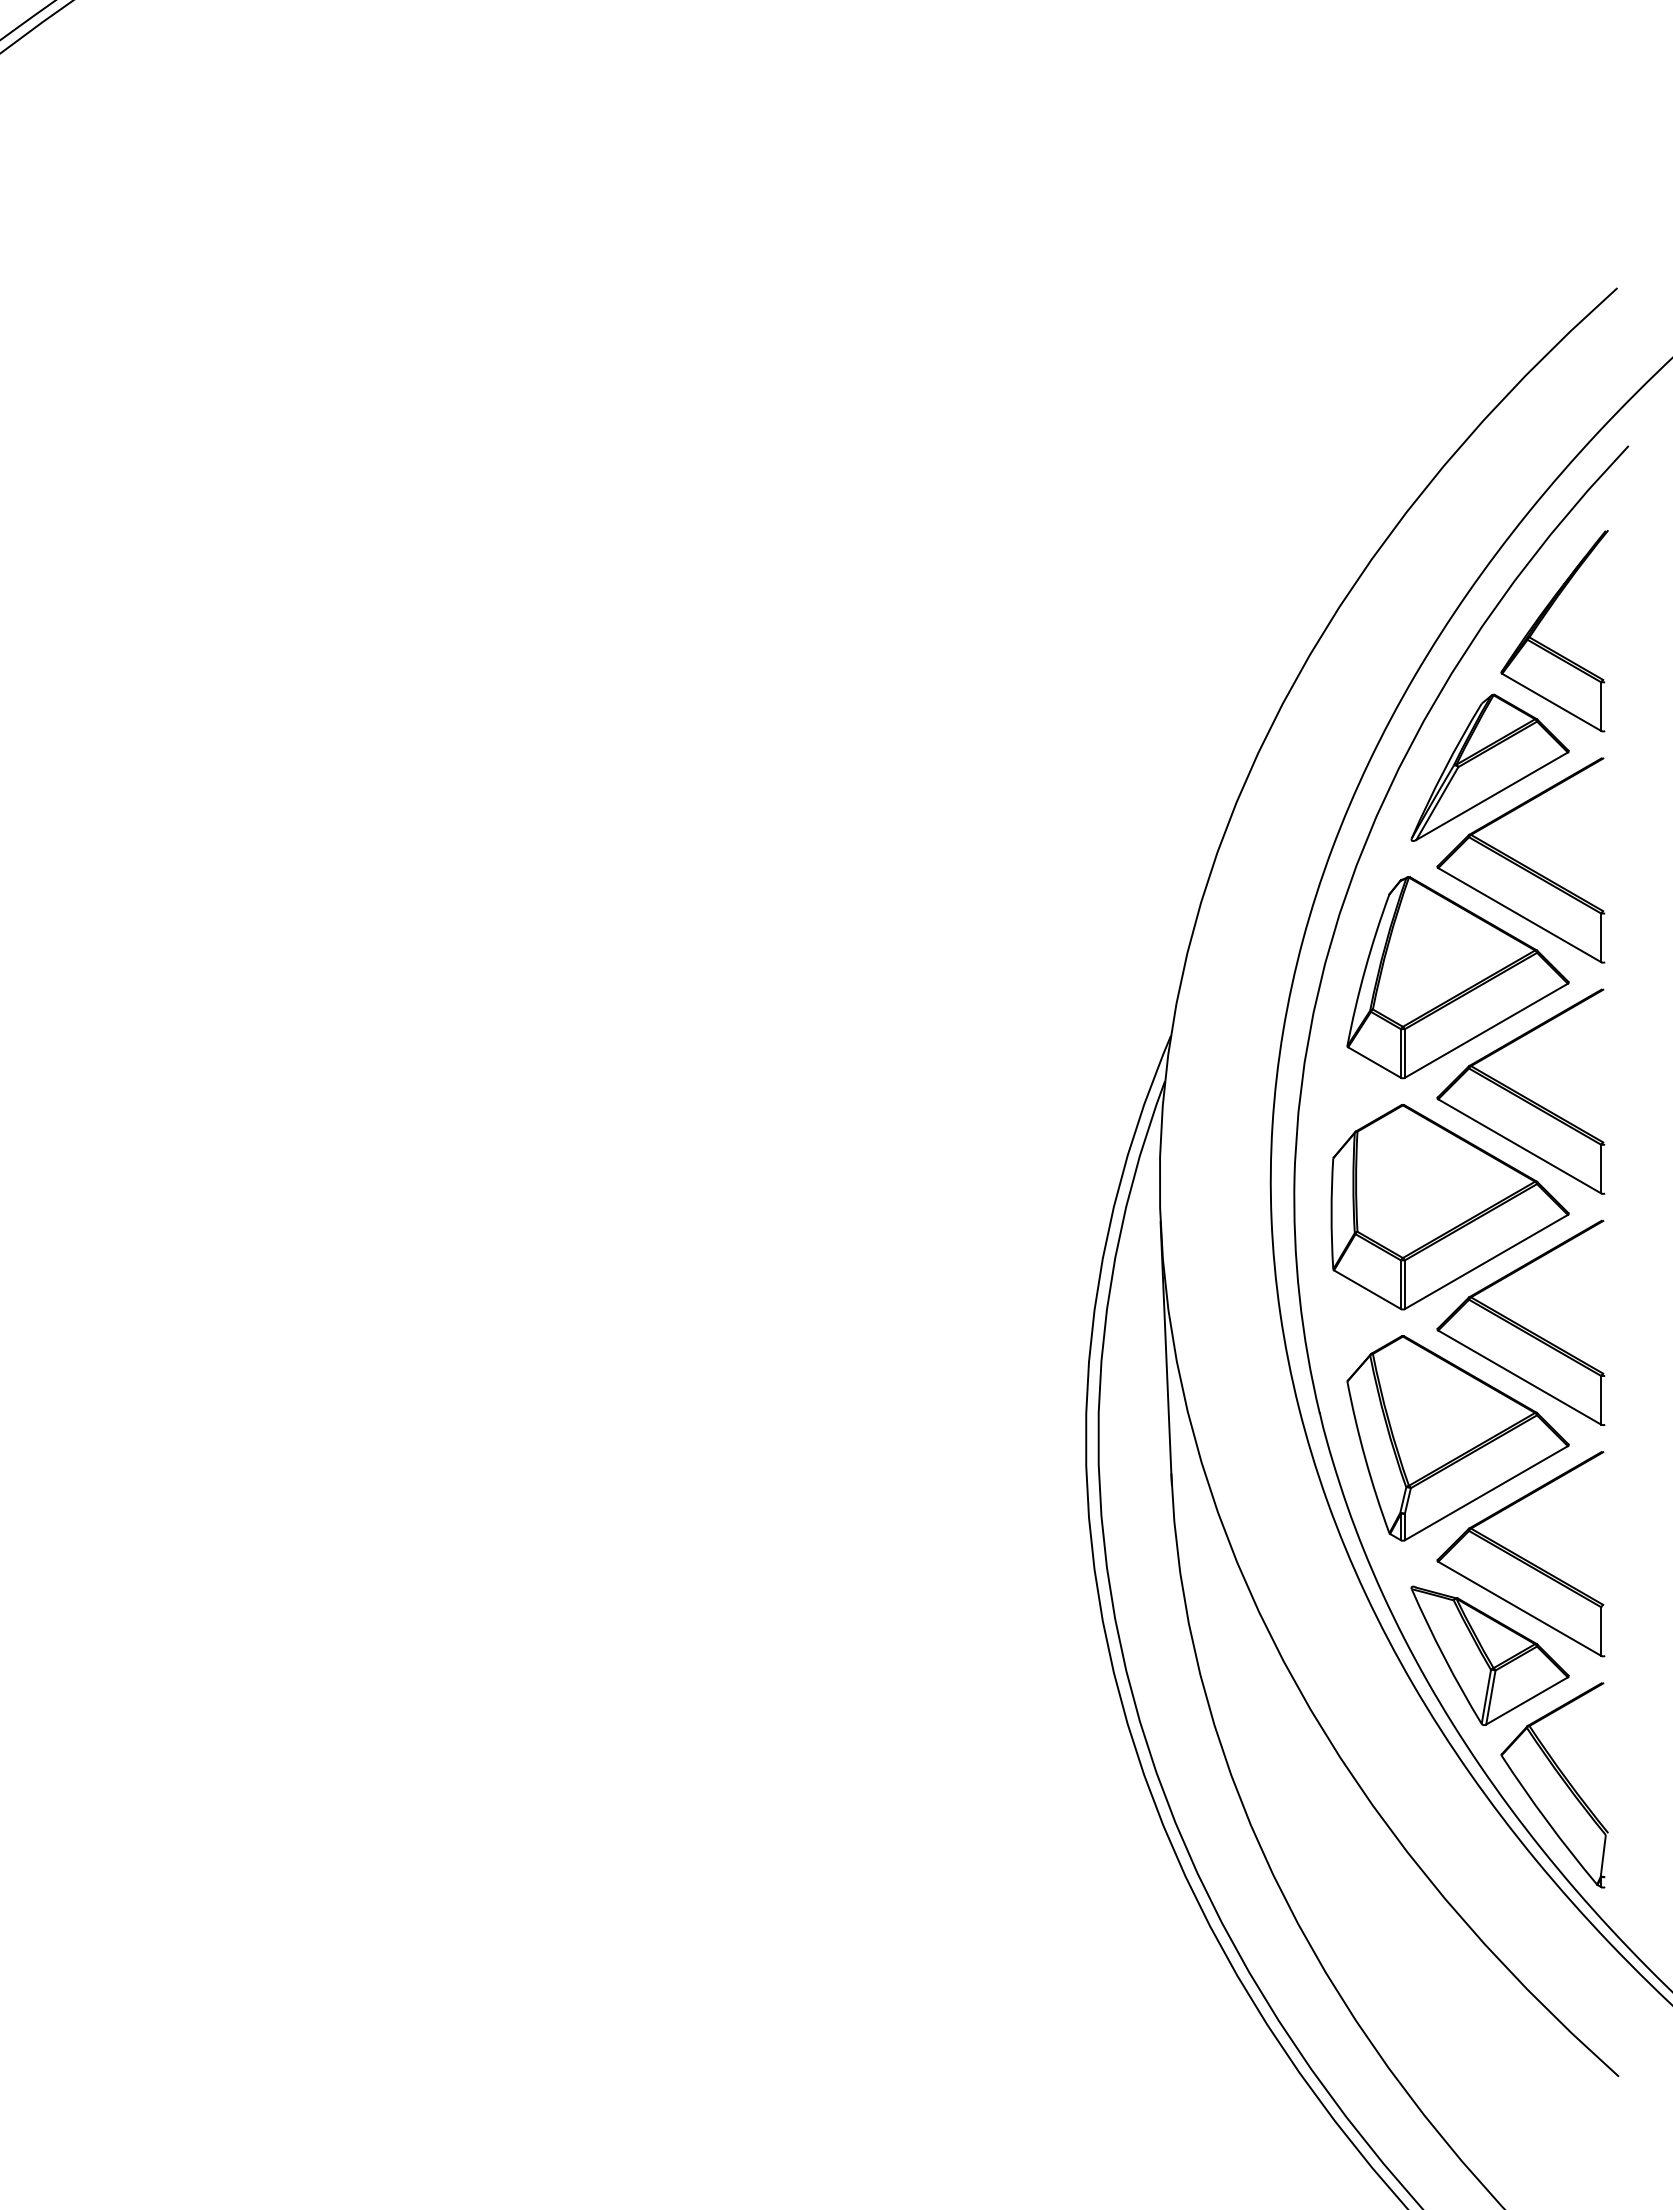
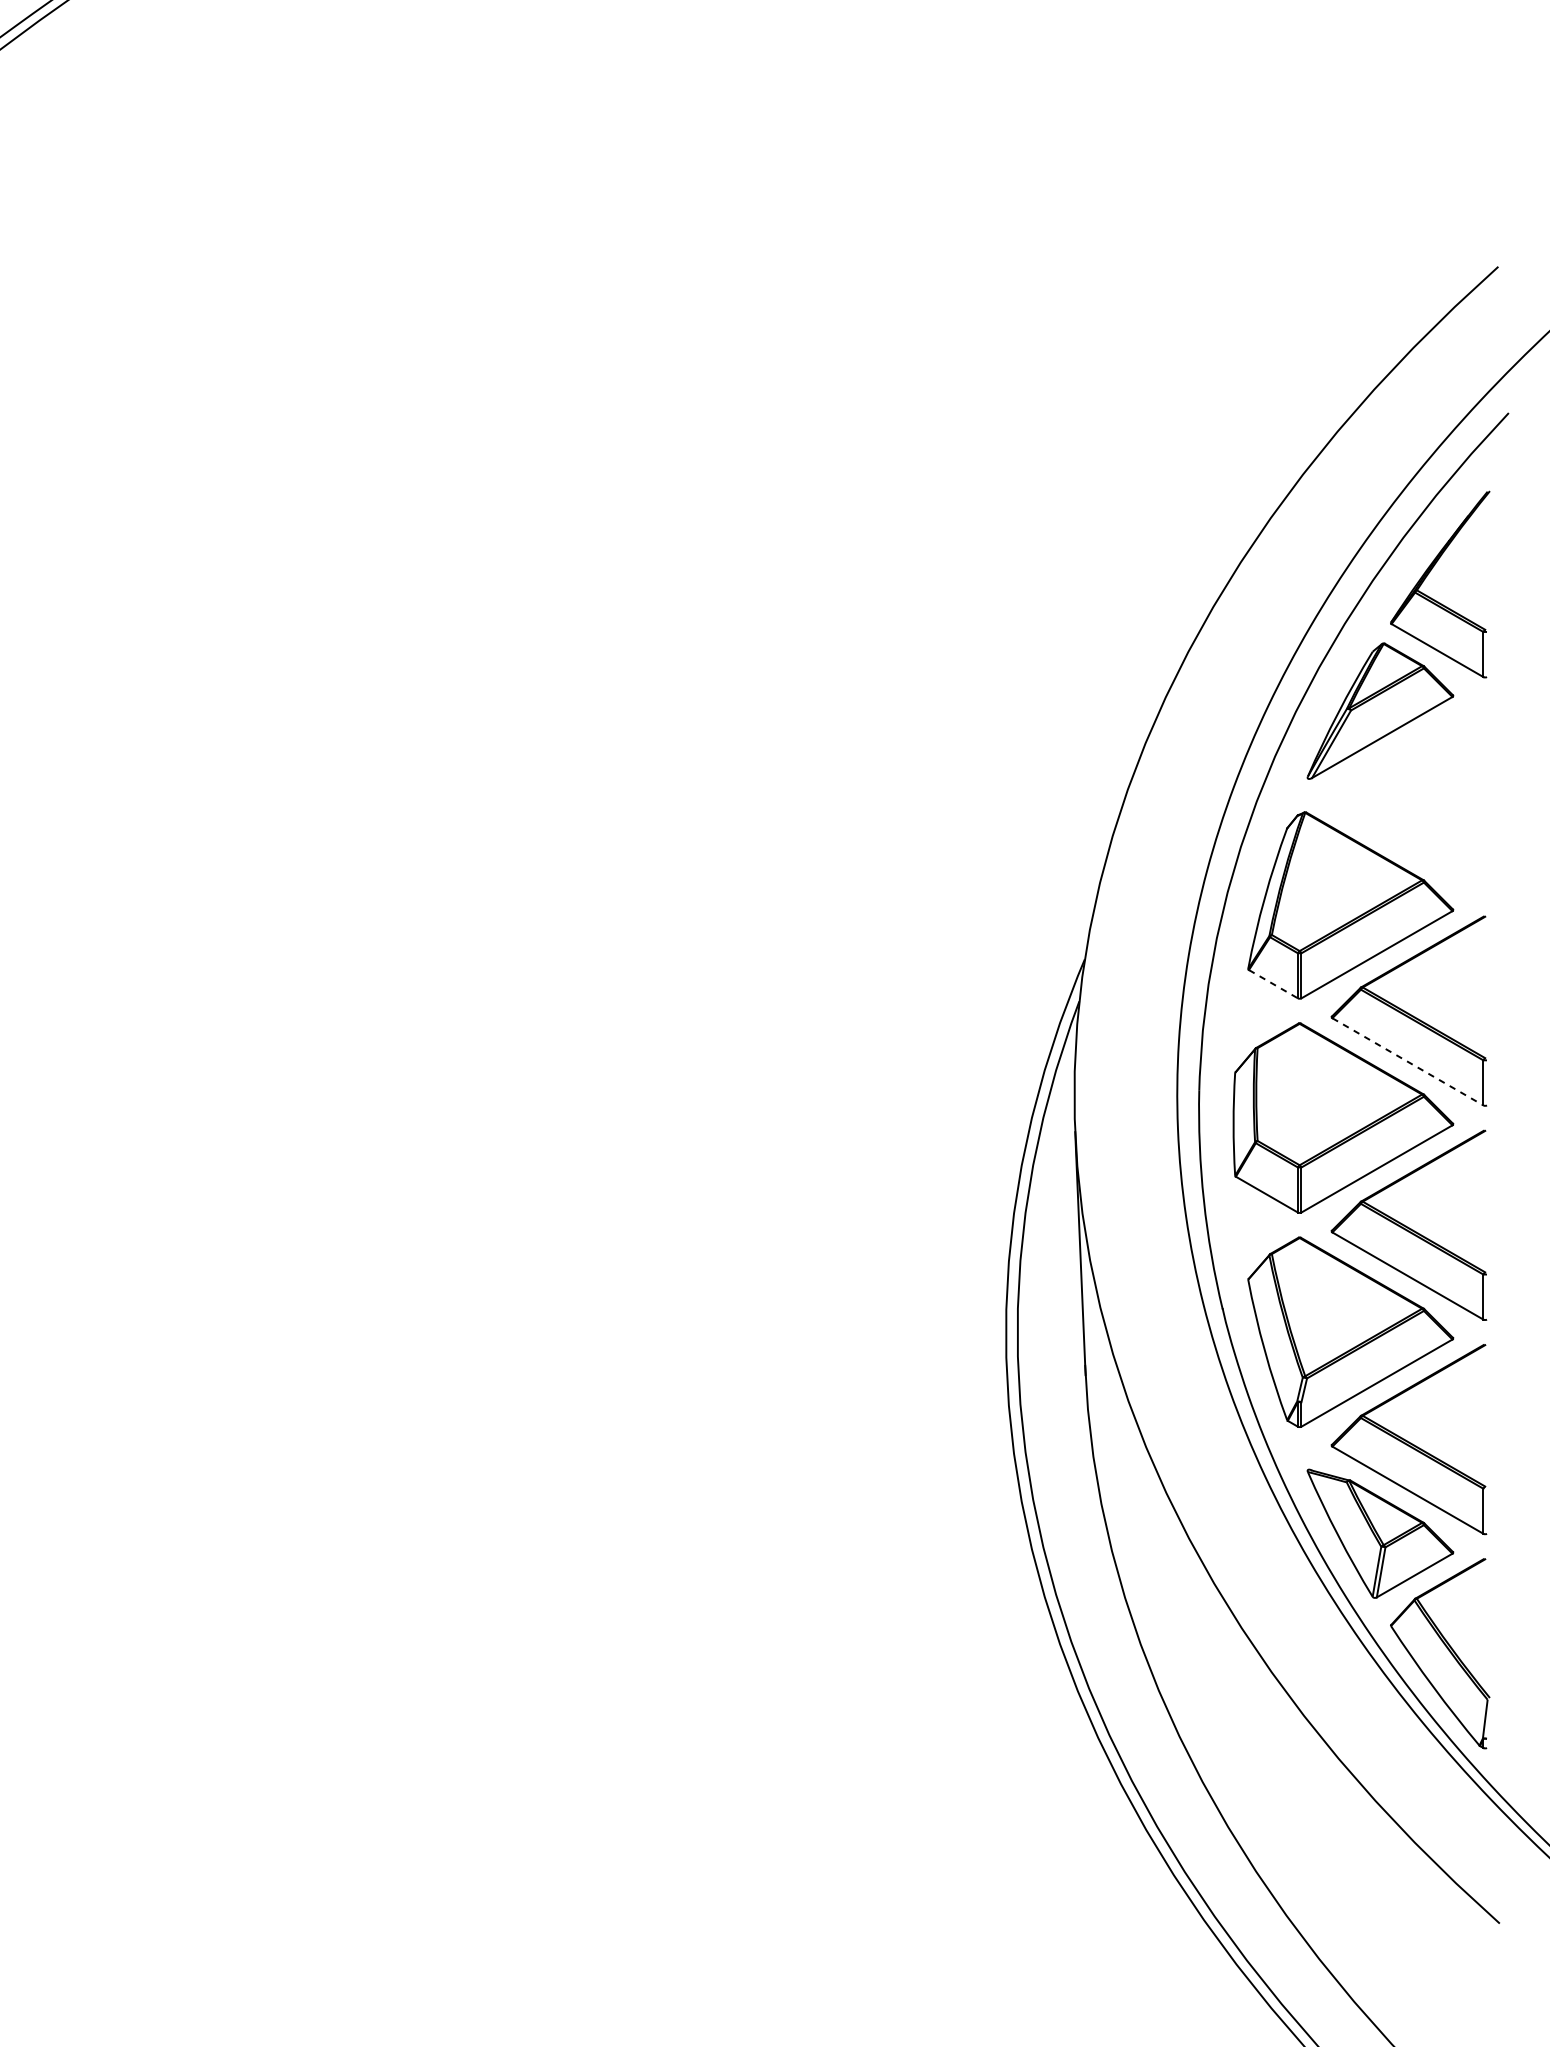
part: (1520, 860) -> (1408, 797), removed
line: (1374, 1062) -> (1273, 984), solid -> dashed
line: (1520, 1146) -> (1408, 1061), solid -> dashed

